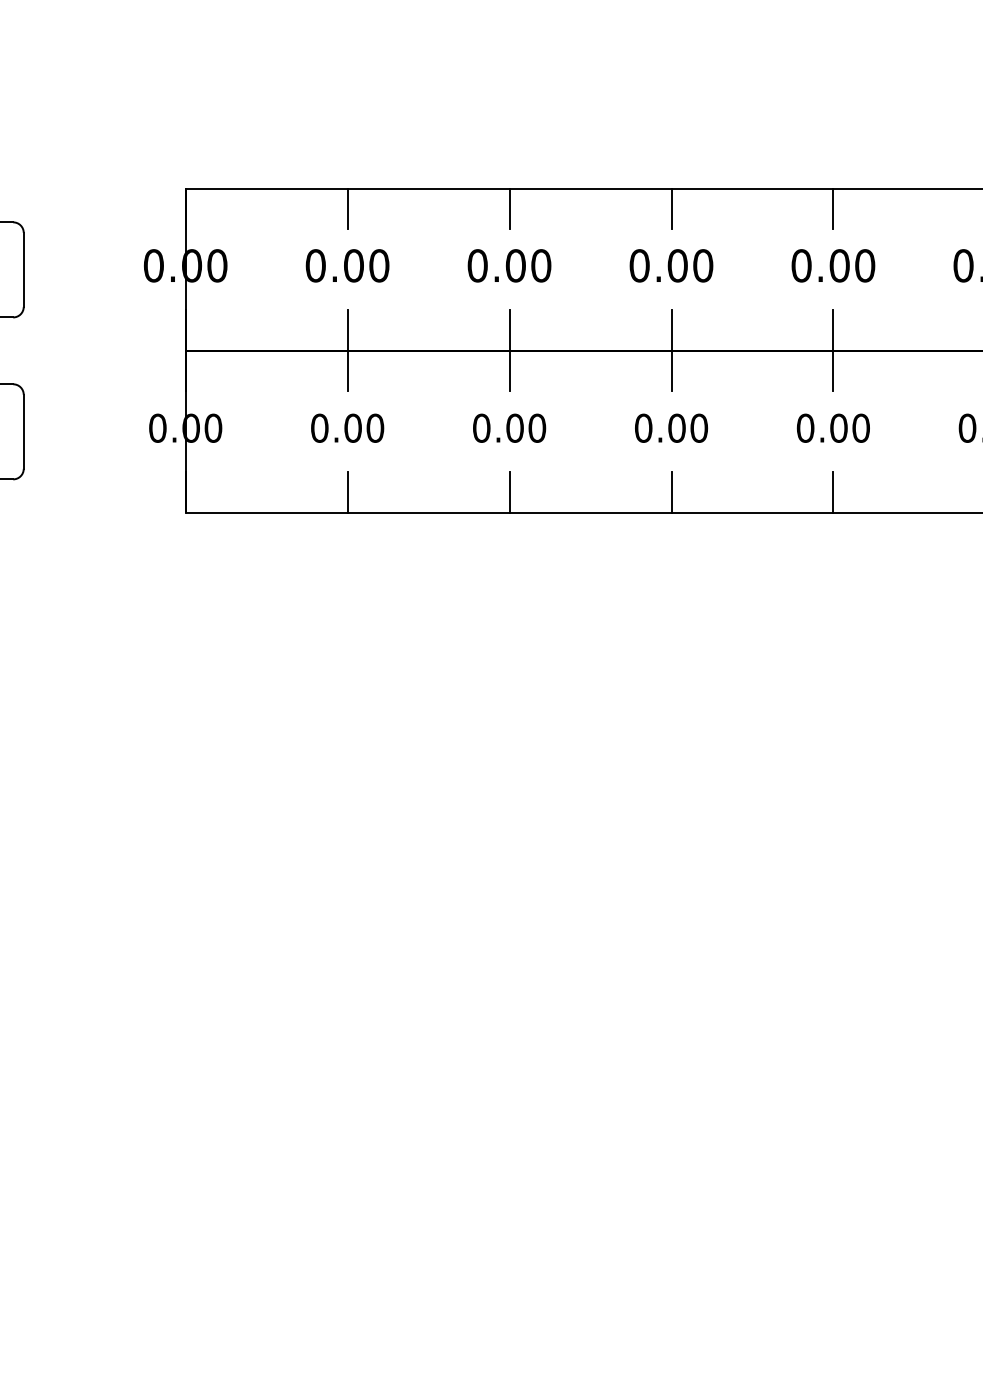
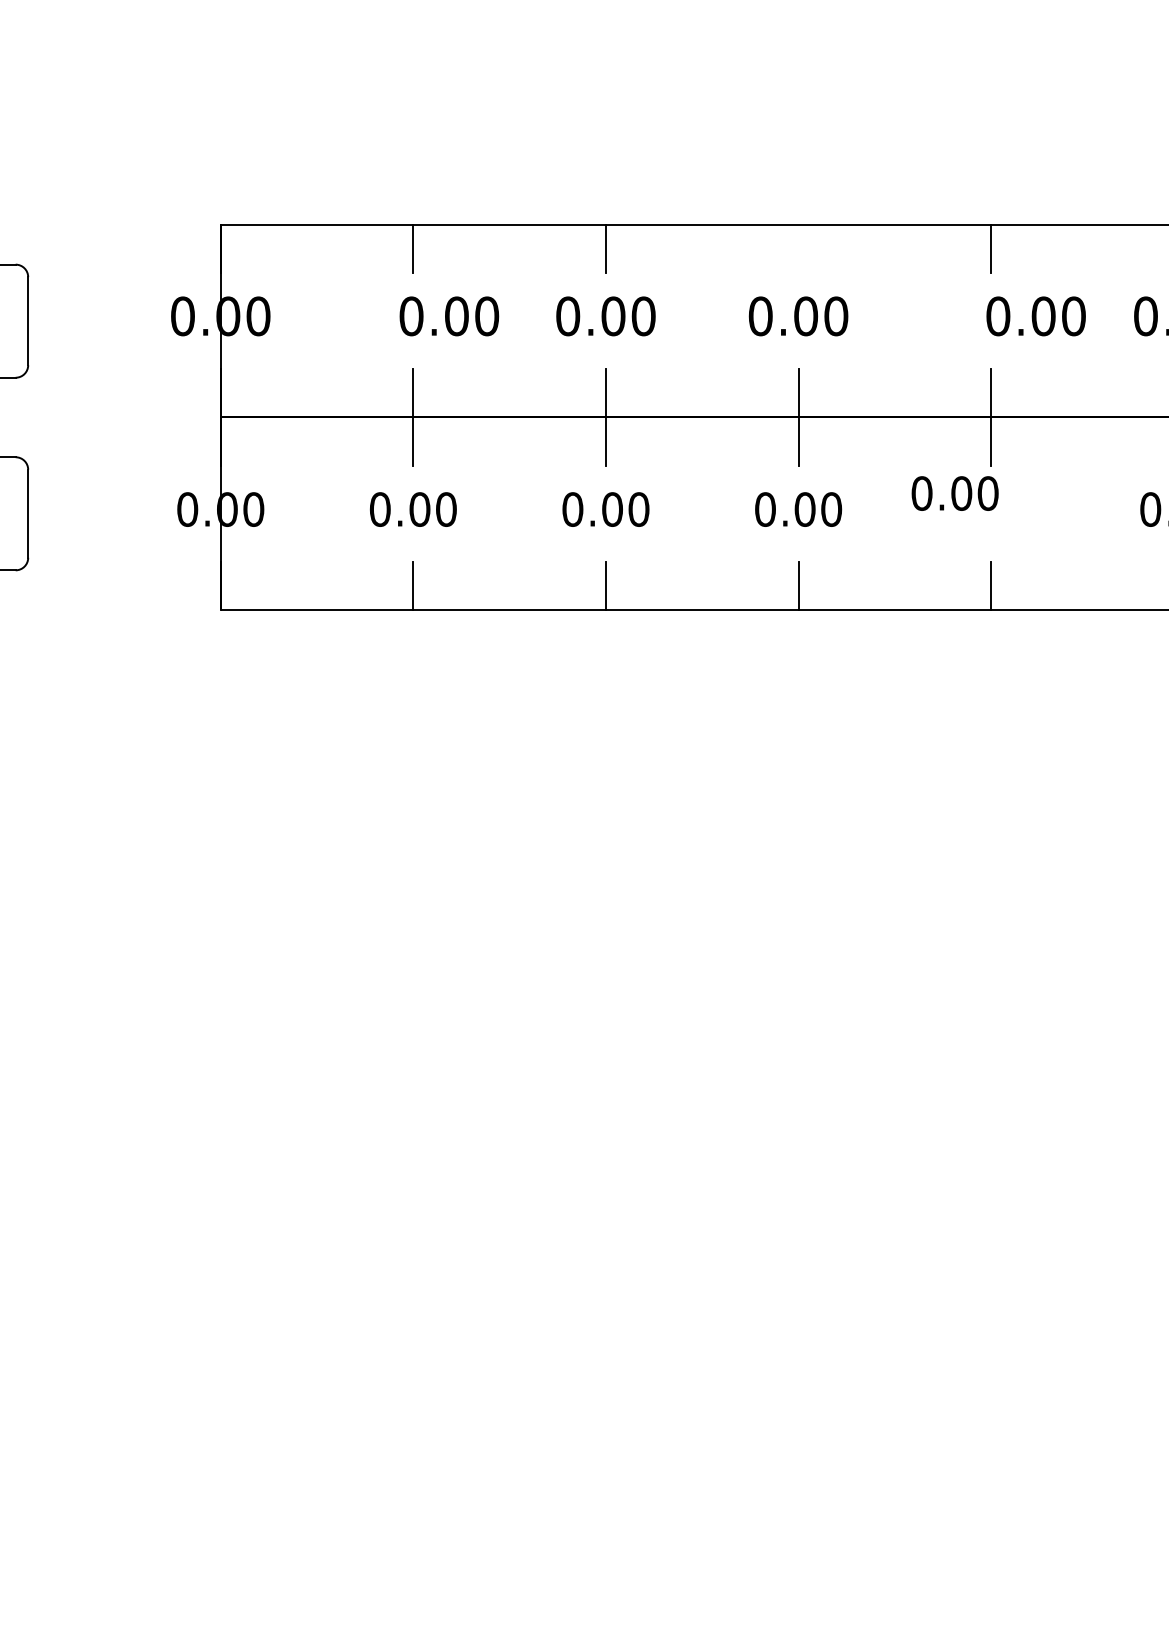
line: (671, 208) -> (798, 248), removed
text: (347, 265) -> (449, 316), moved
text: (832, 265) -> (1035, 316), moved
text: (832, 428) -> (954, 493), moved

